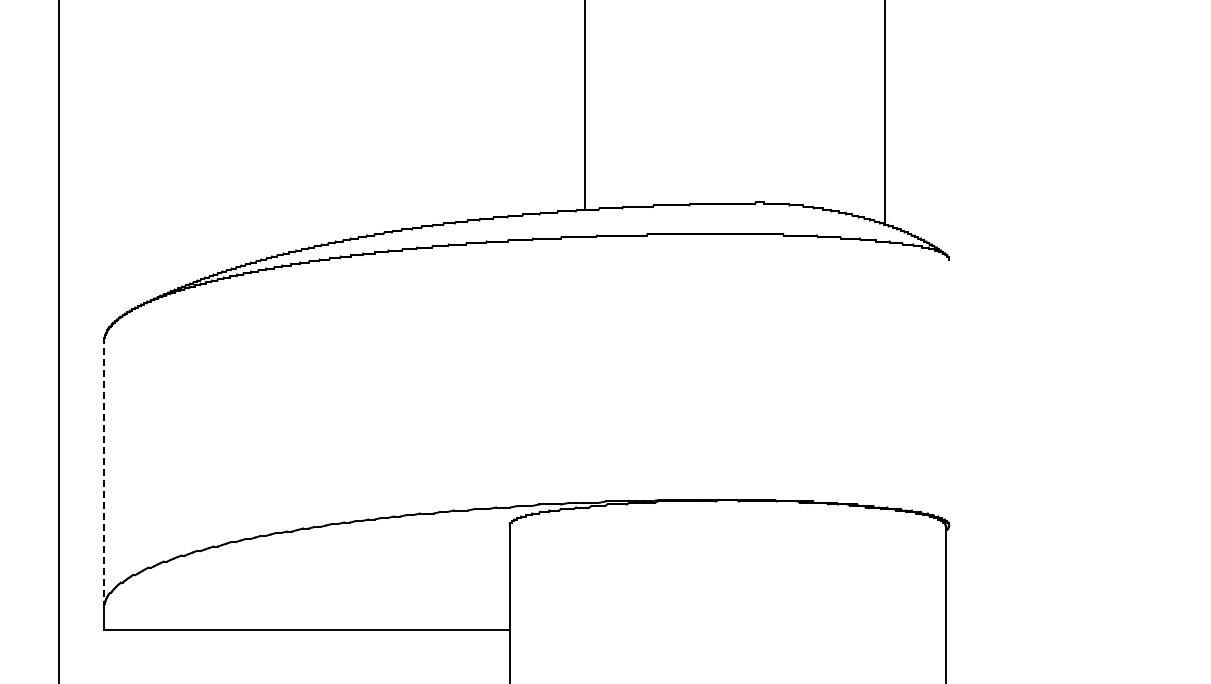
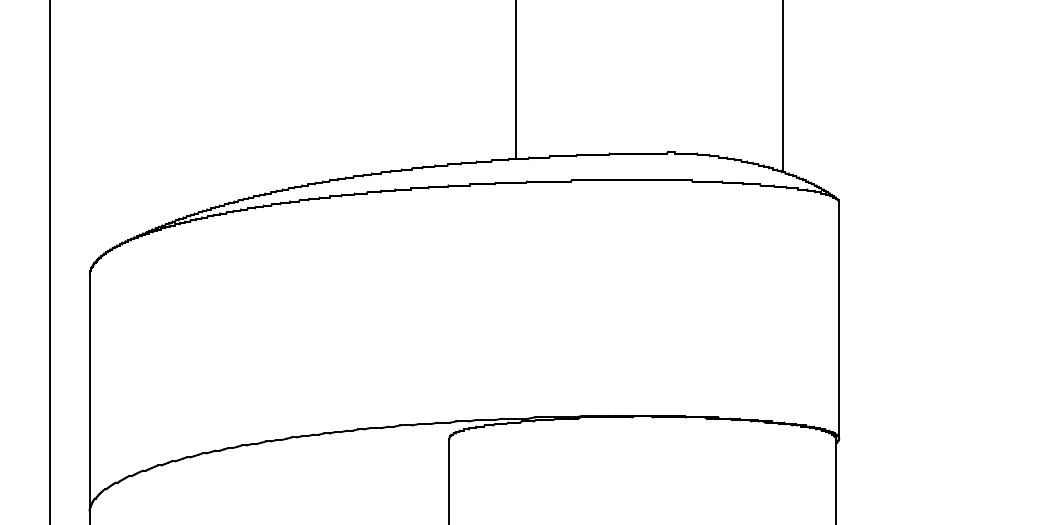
line: (949, 392) -> (839, 320), added
line: (103, 474) -> (89, 393), dashed -> solid

